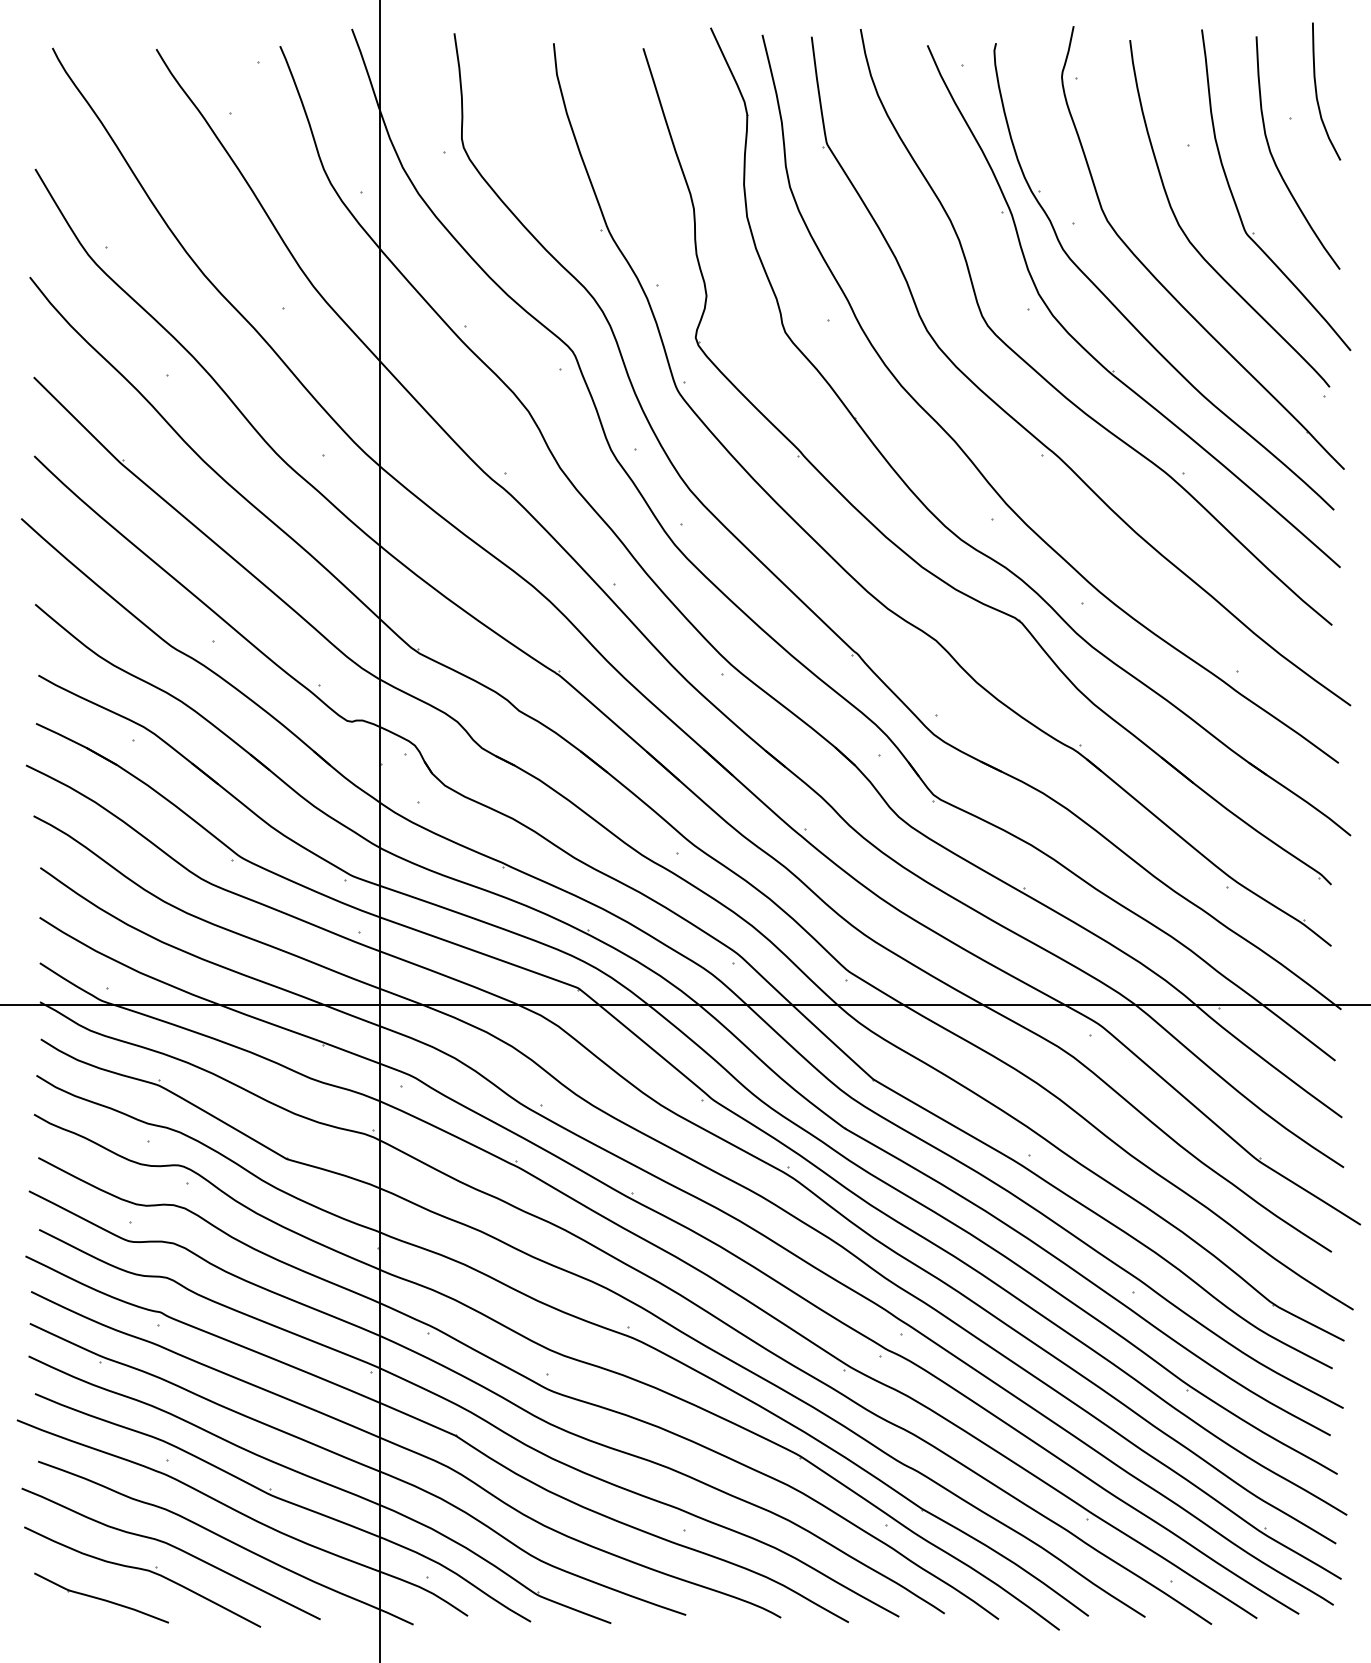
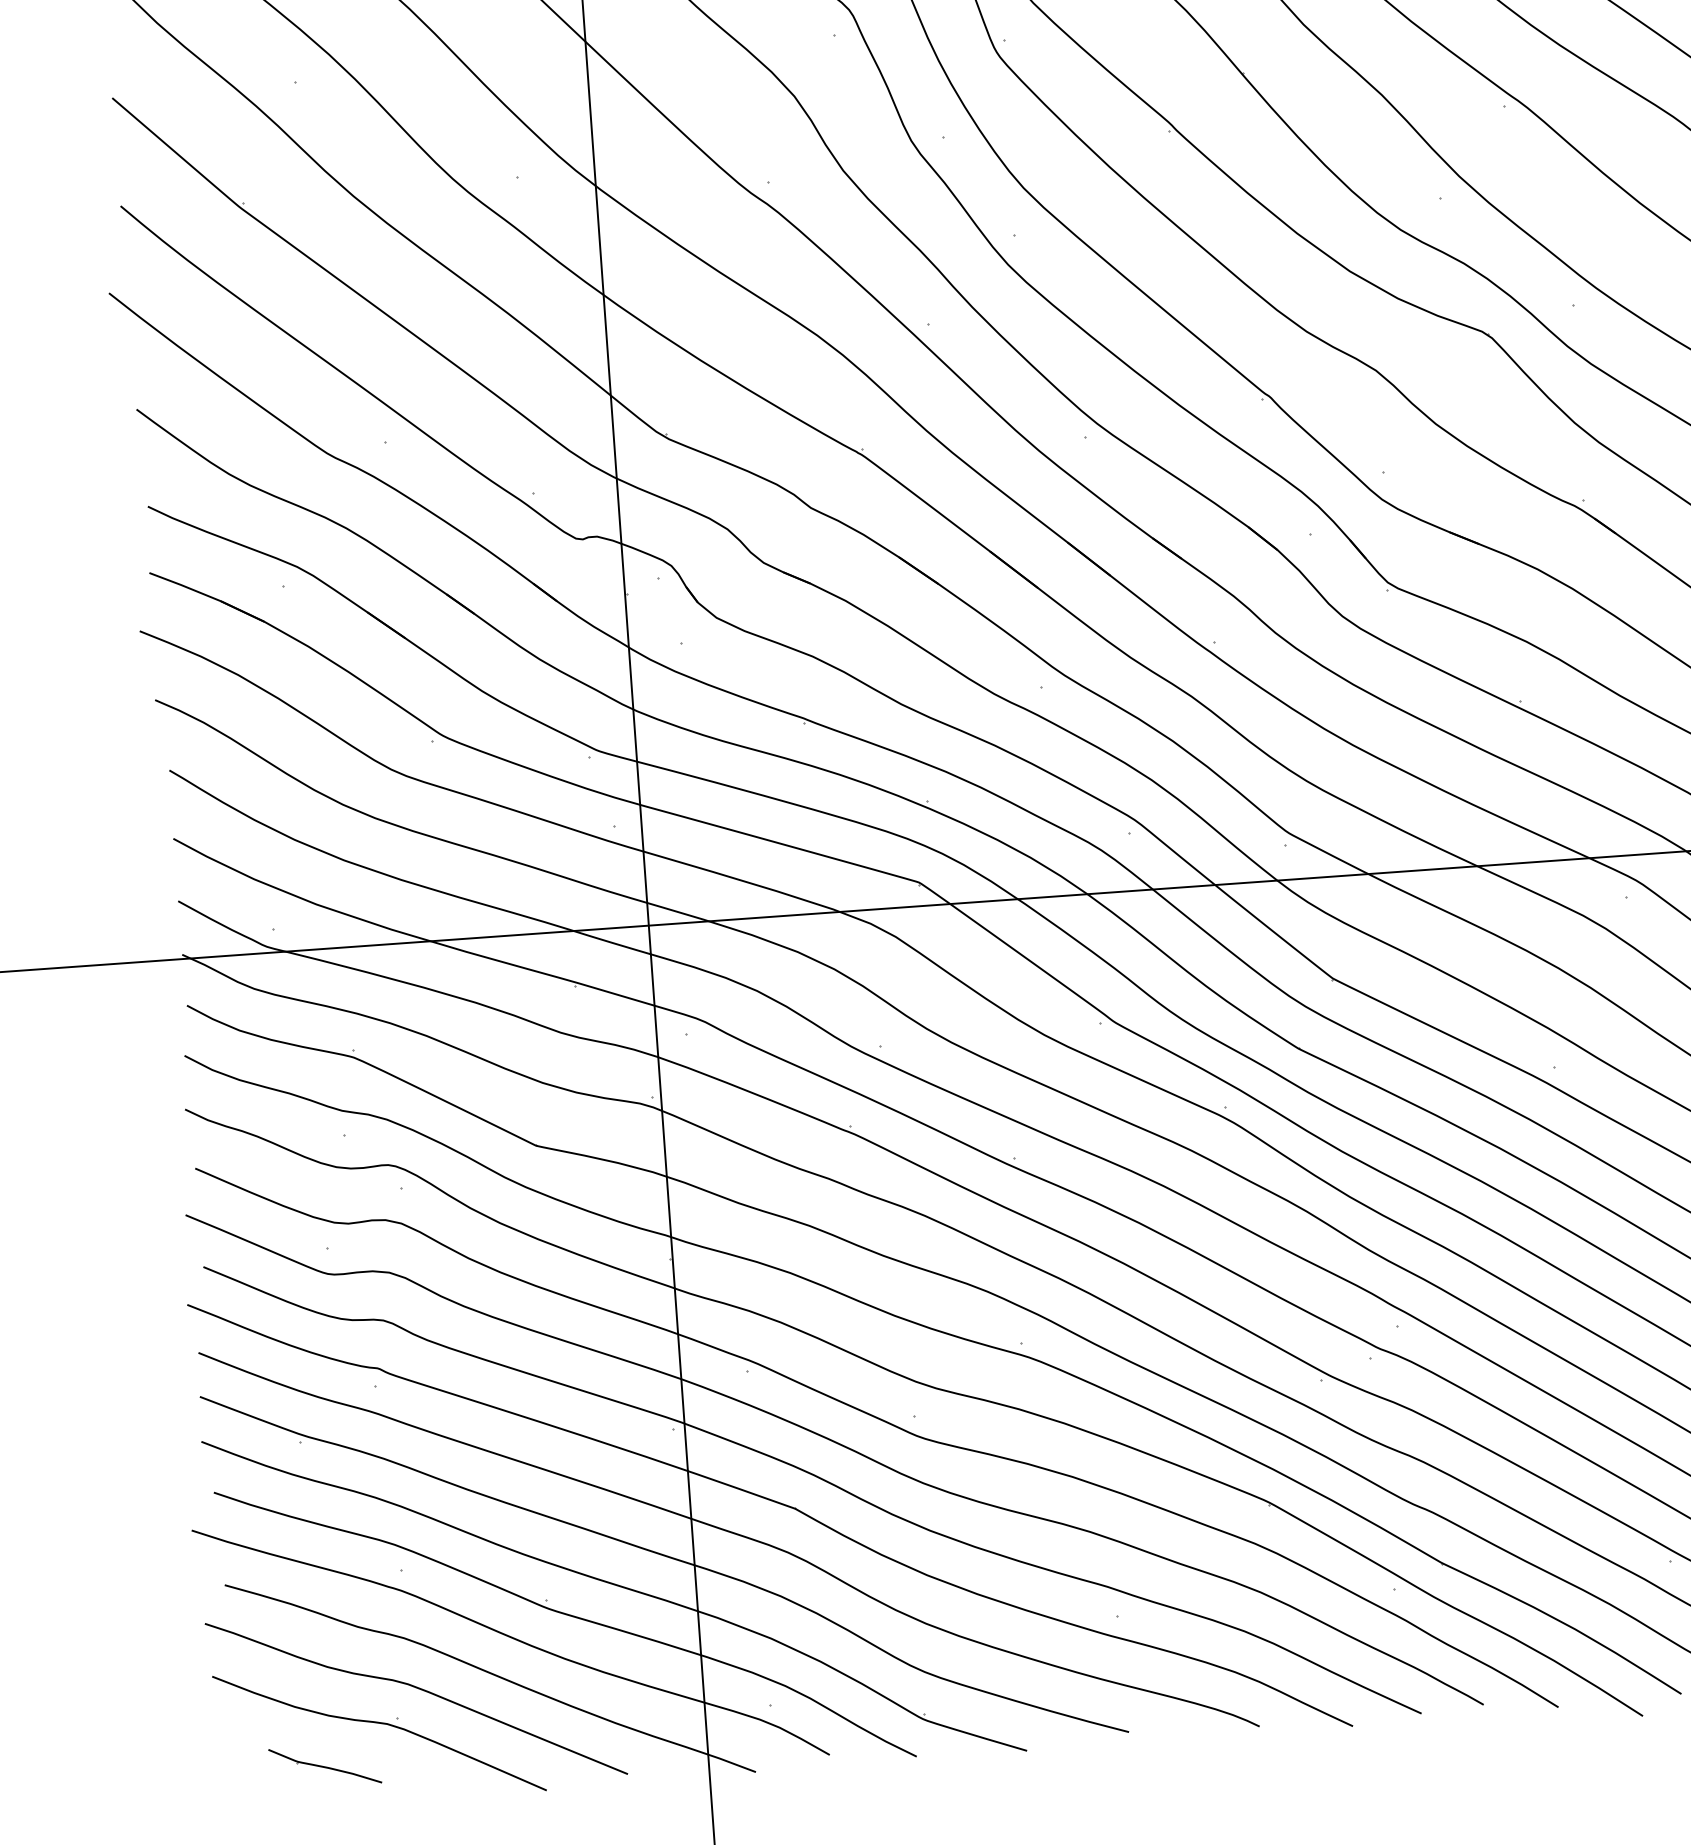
part: (101, 1597) -> (325, 1765), size x0.6

